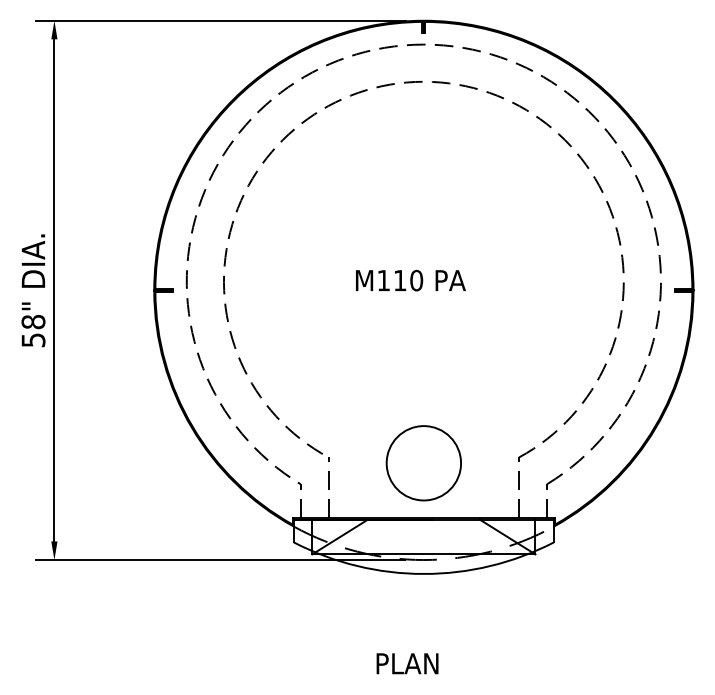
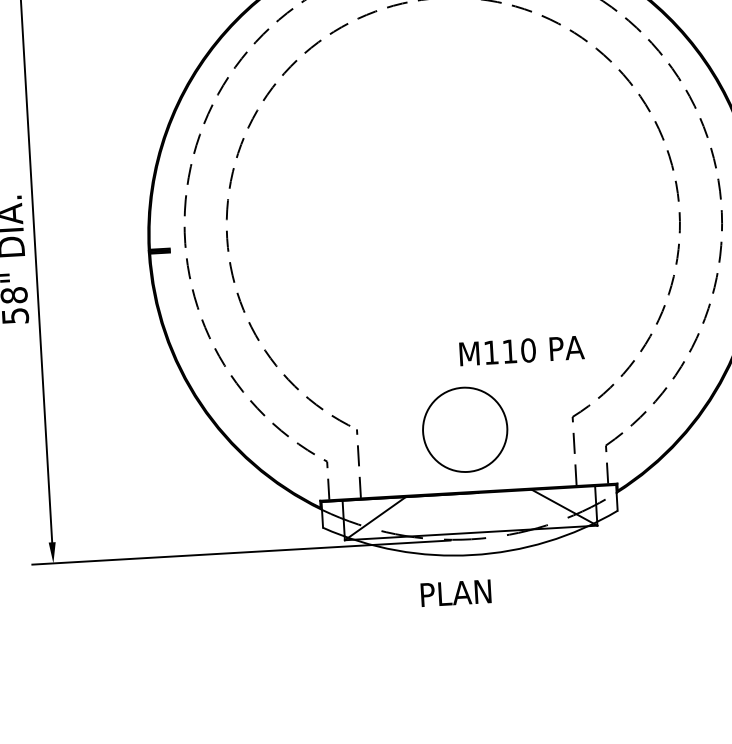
text: (410, 280) -> (521, 350), moved
text: (407, 663) -> (456, 592), moved

